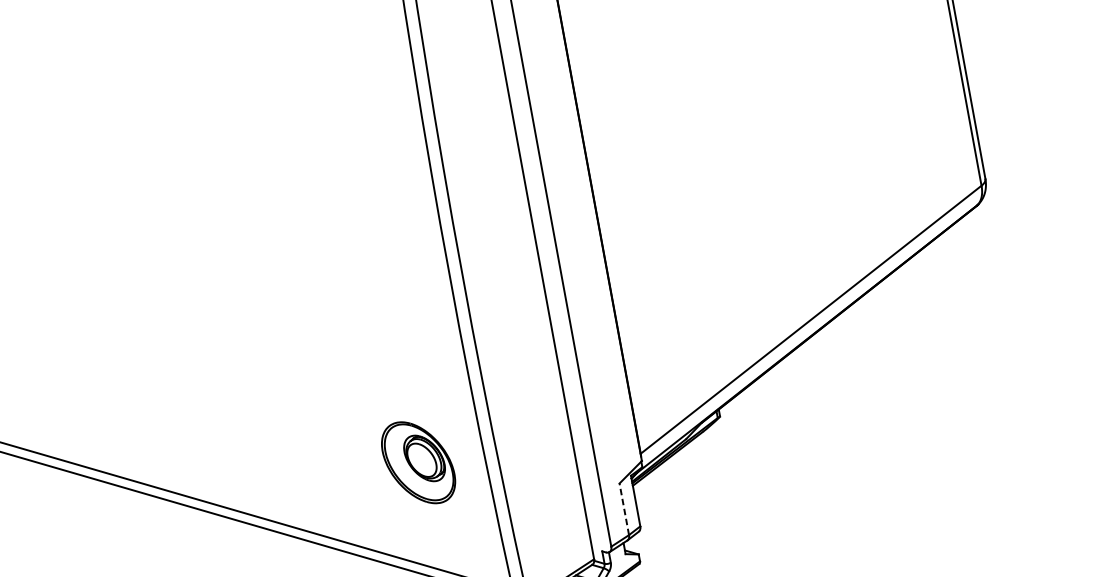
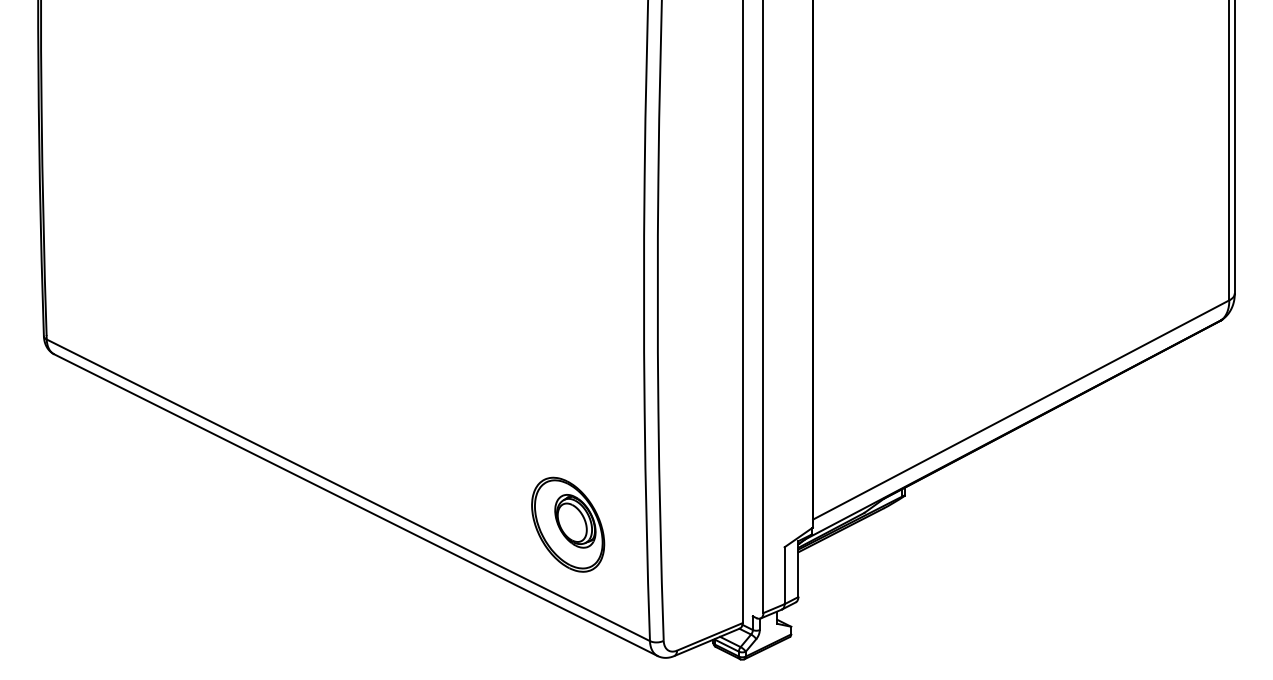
part: (418, 462) -> (568, 524), moved
line: (624, 509) -> (784, 575), dashed -> solid

